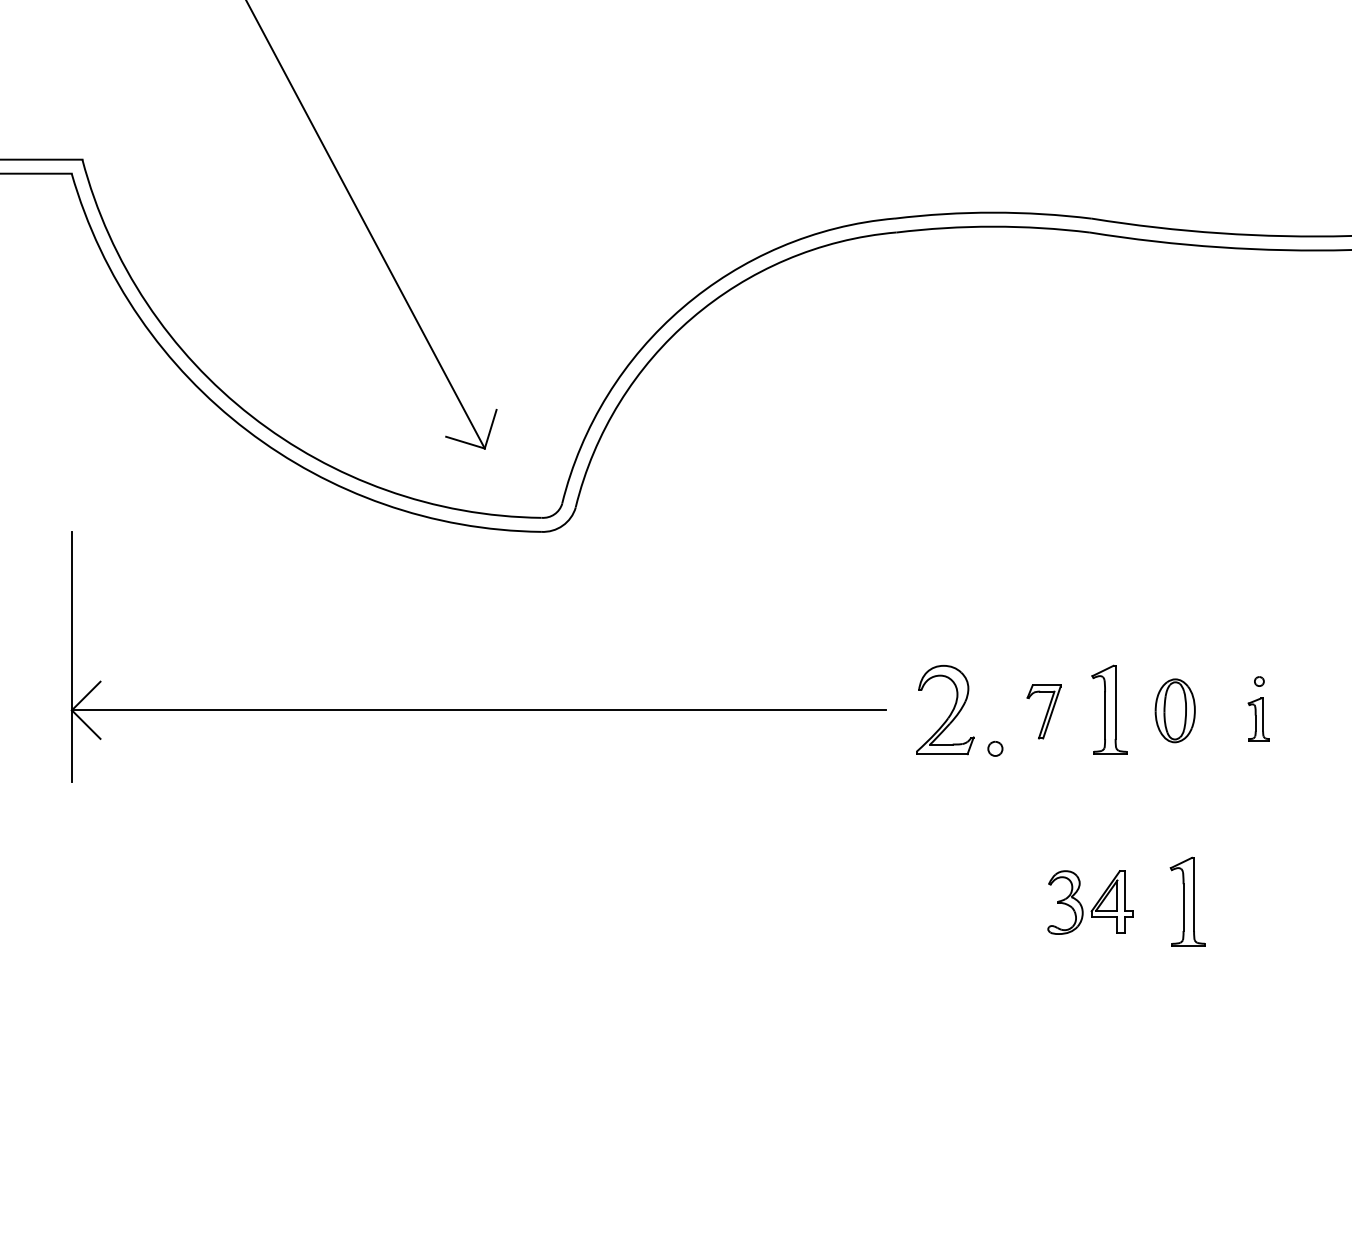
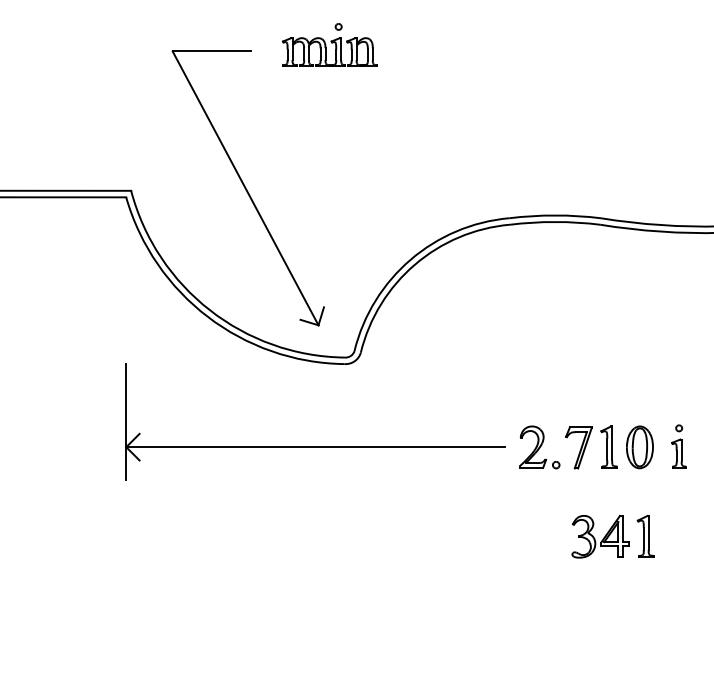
part: (1258, 708) -> (678, 446), size x1.43
part: (1043, 711) -> (578, 447), size x1.67
part: (1174, 711) -> (639, 447), size x1.43
part: (1090, 902) -> (600, 536), size x1.43

